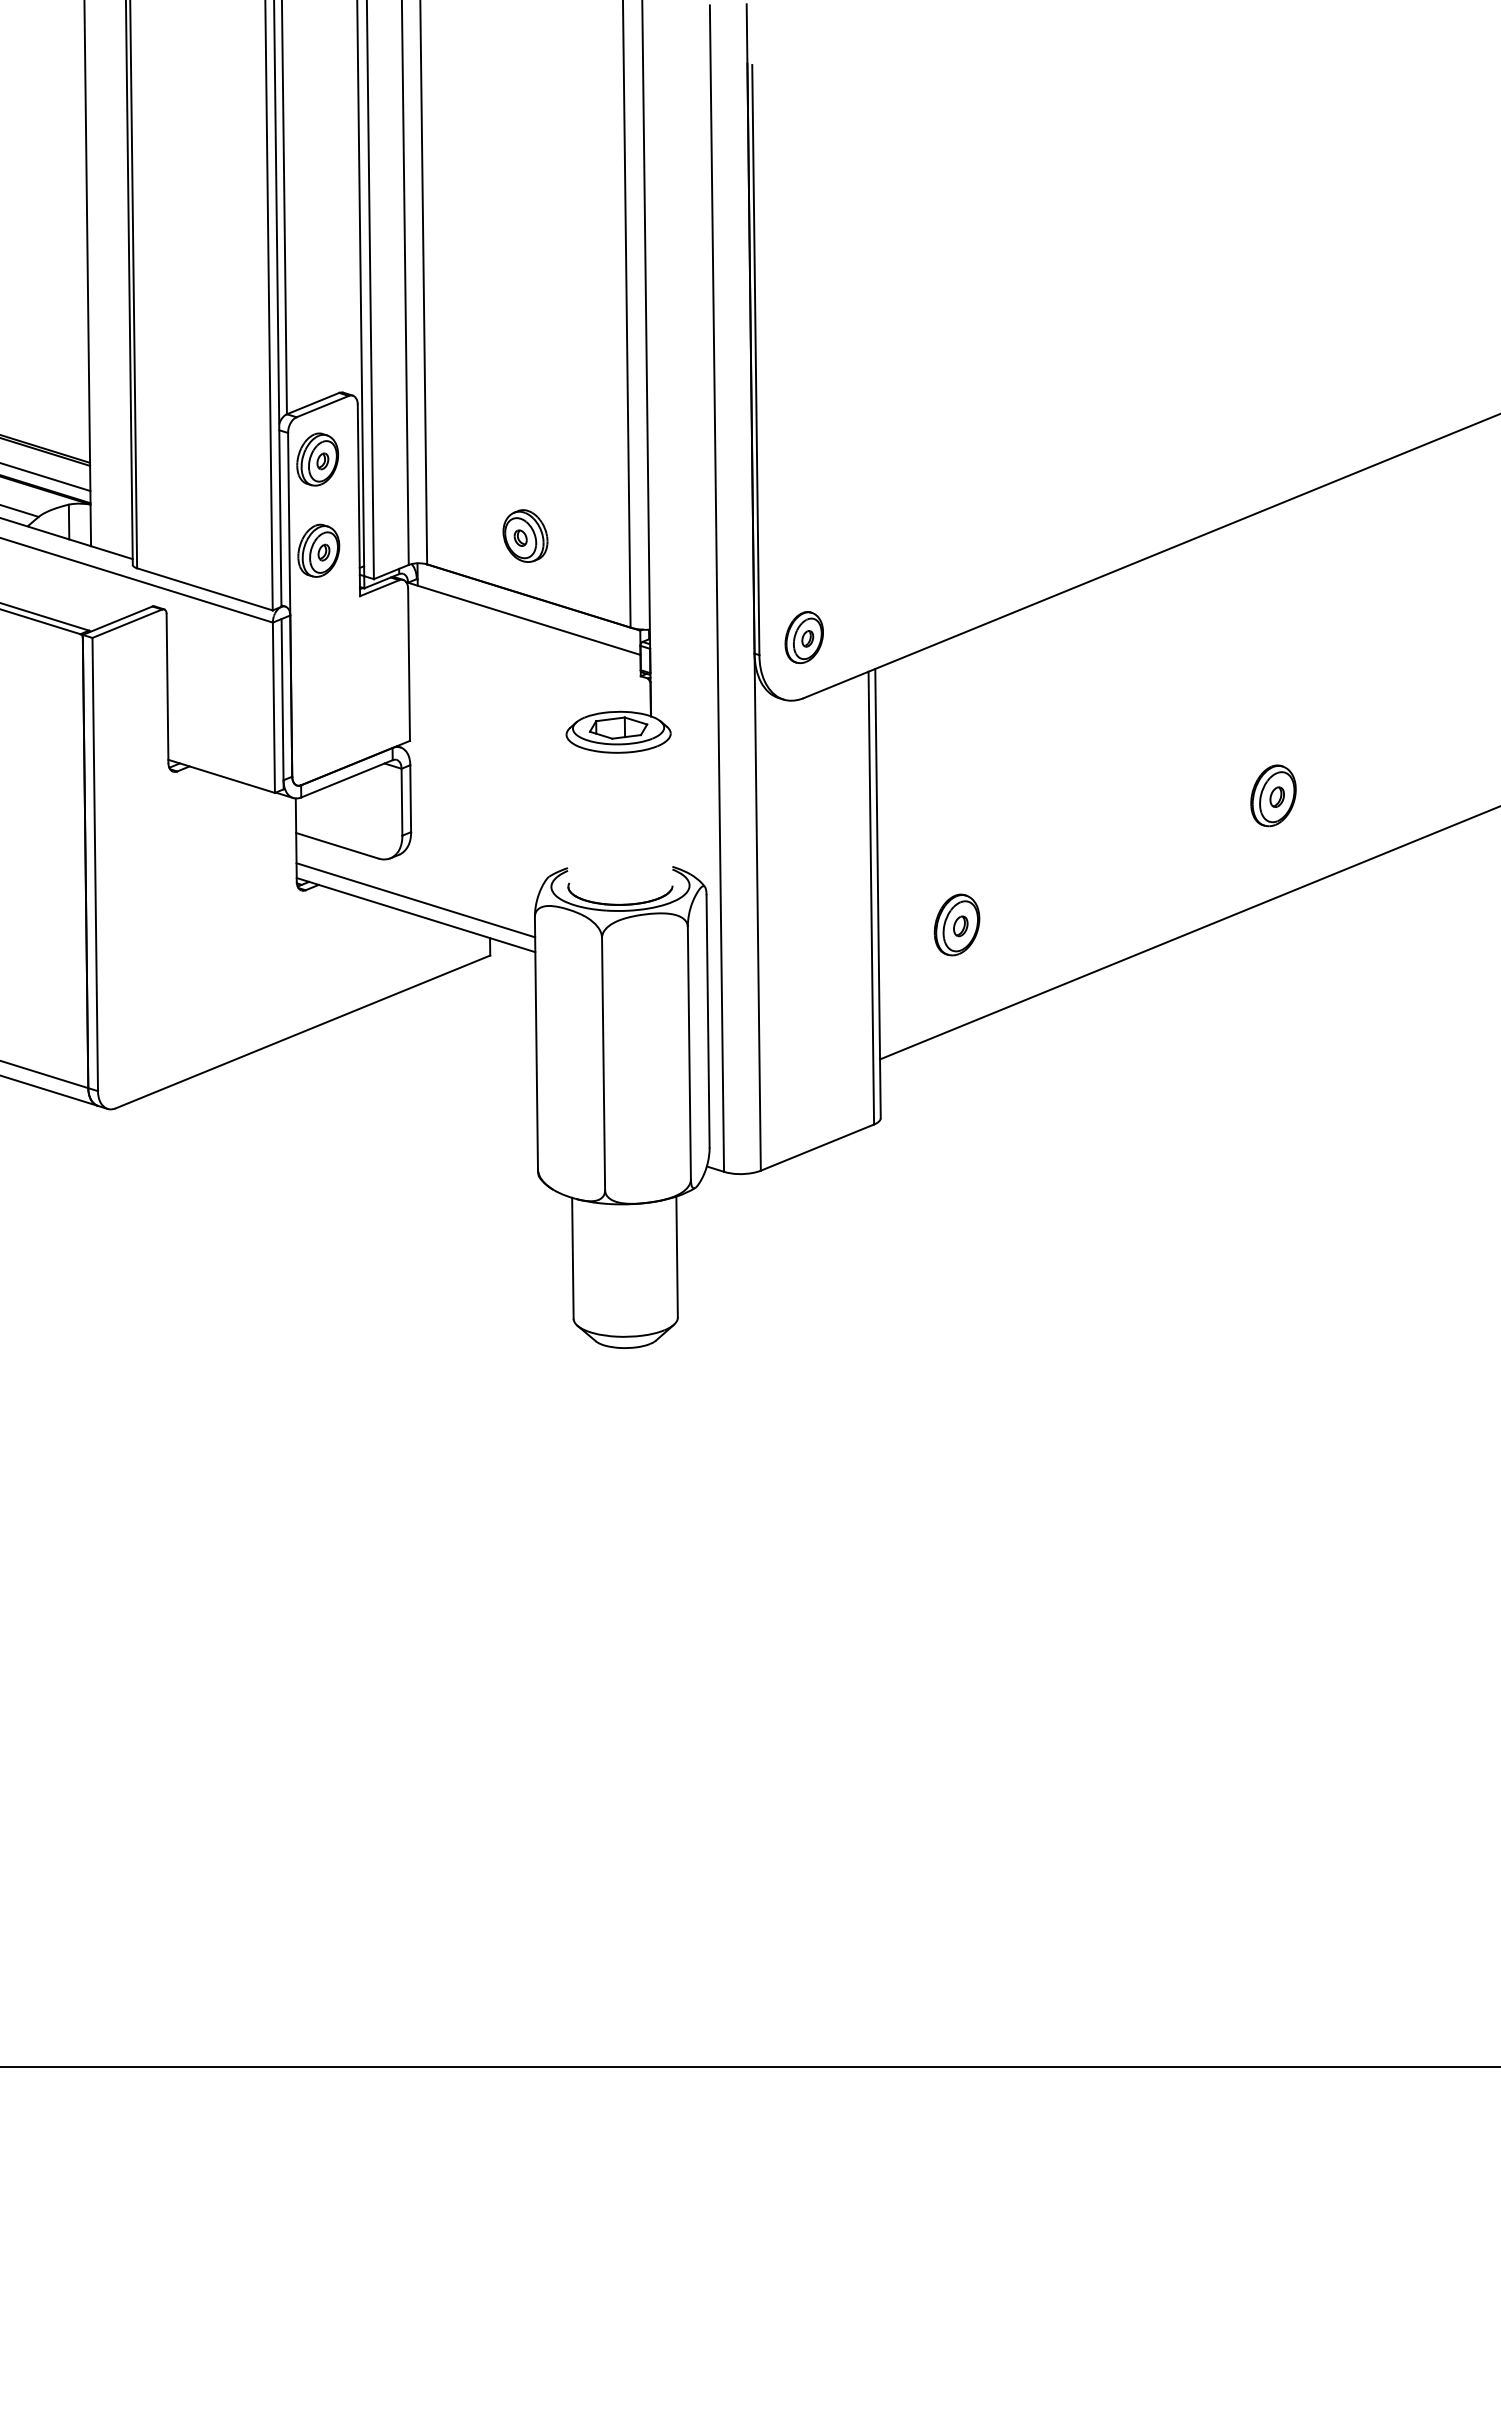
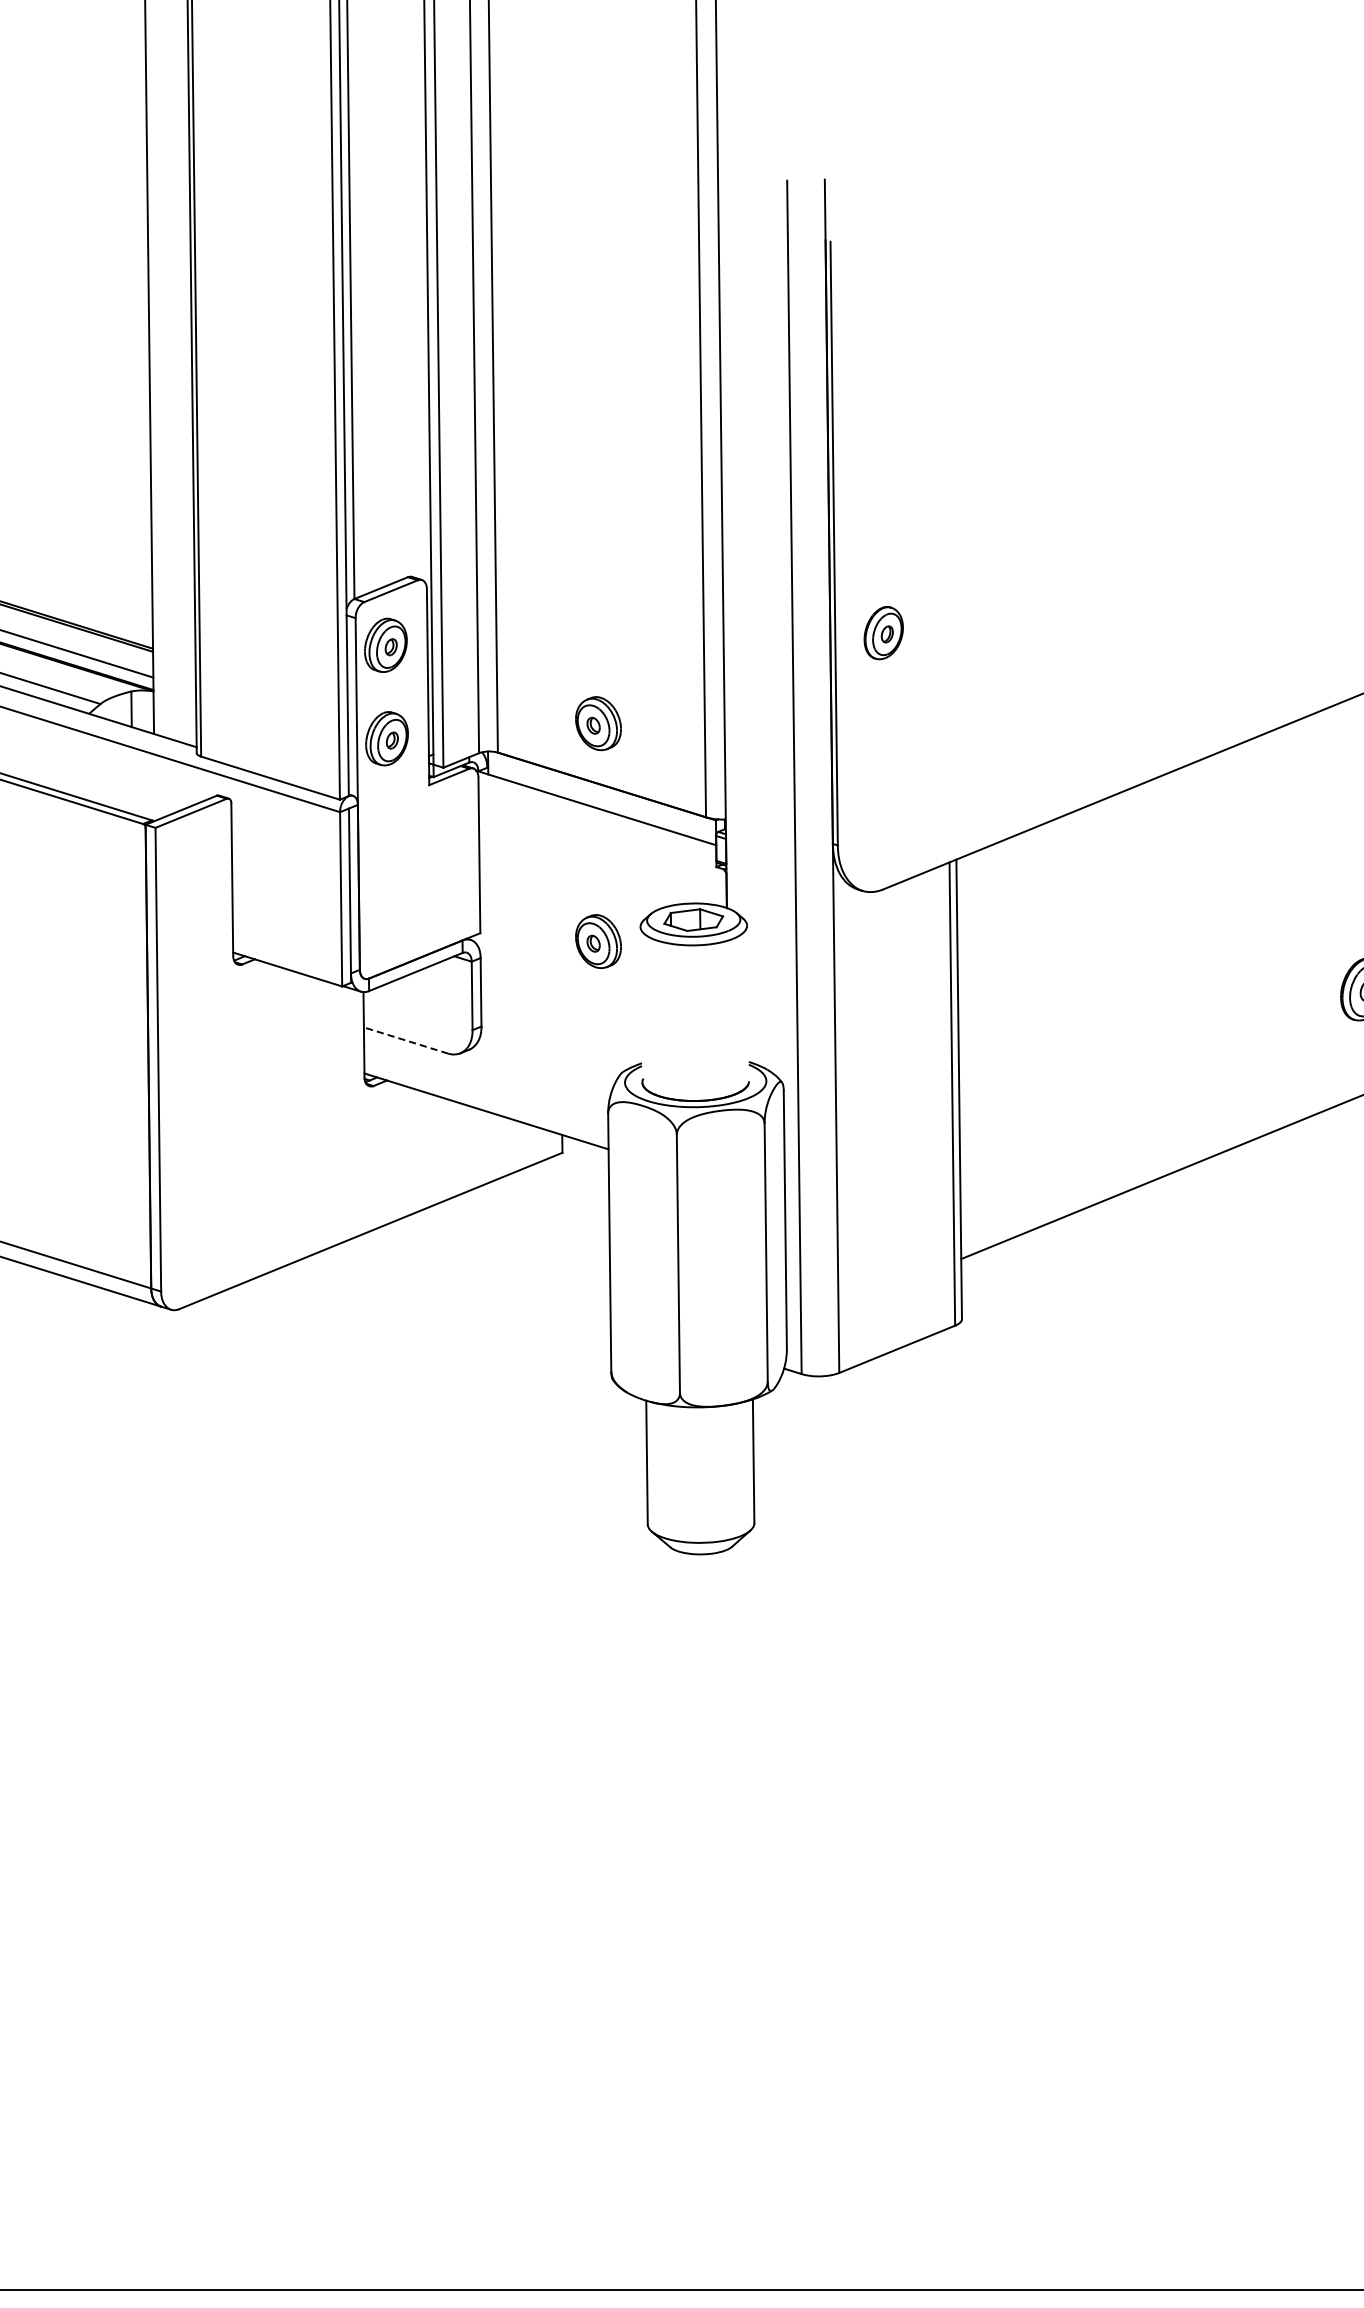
part: (803, 637) -> (882, 633), moved
part: (525, 748) -> (598, 940), added
line: (336, 845) -> (405, 1040), solid -> dashed
line: (415, 900) -> (485, 1096), removed
part: (956, 924) -> (1039, 1121), removed

